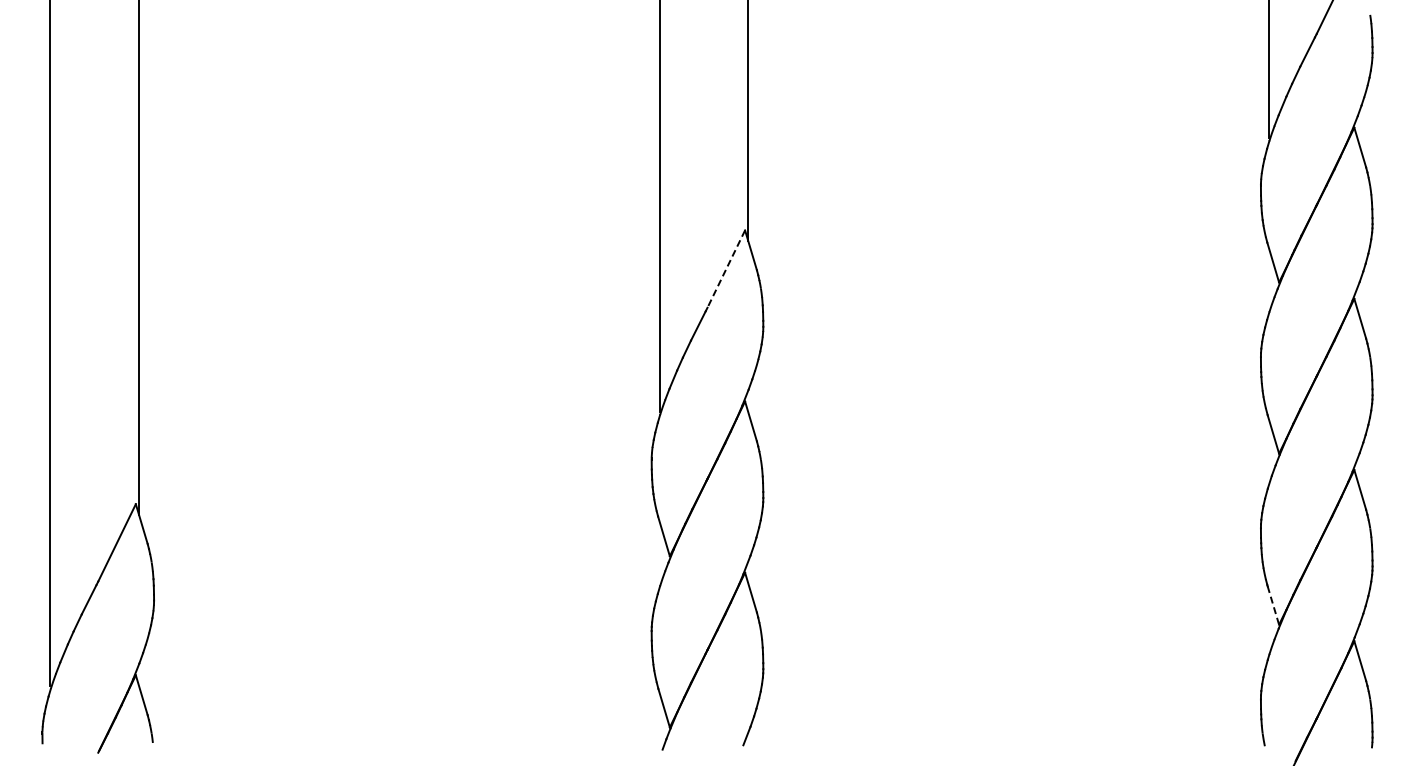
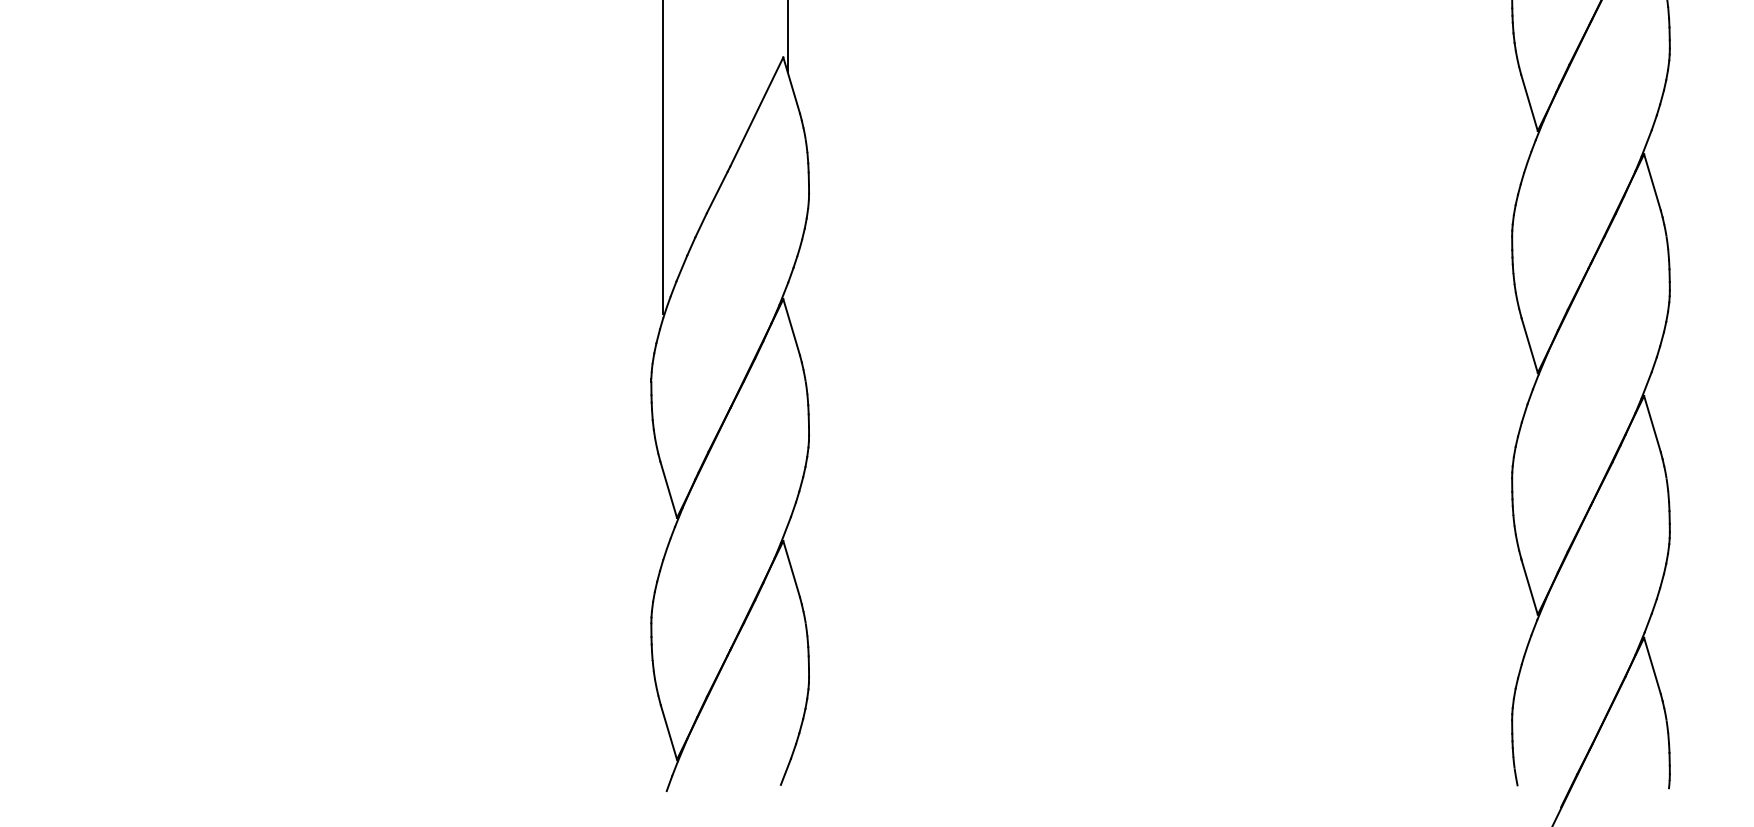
line: (726, 269) -> (757, 112), dashed -> solid
line: (1273, 605) -> (1529, 587), dashed -> solid

